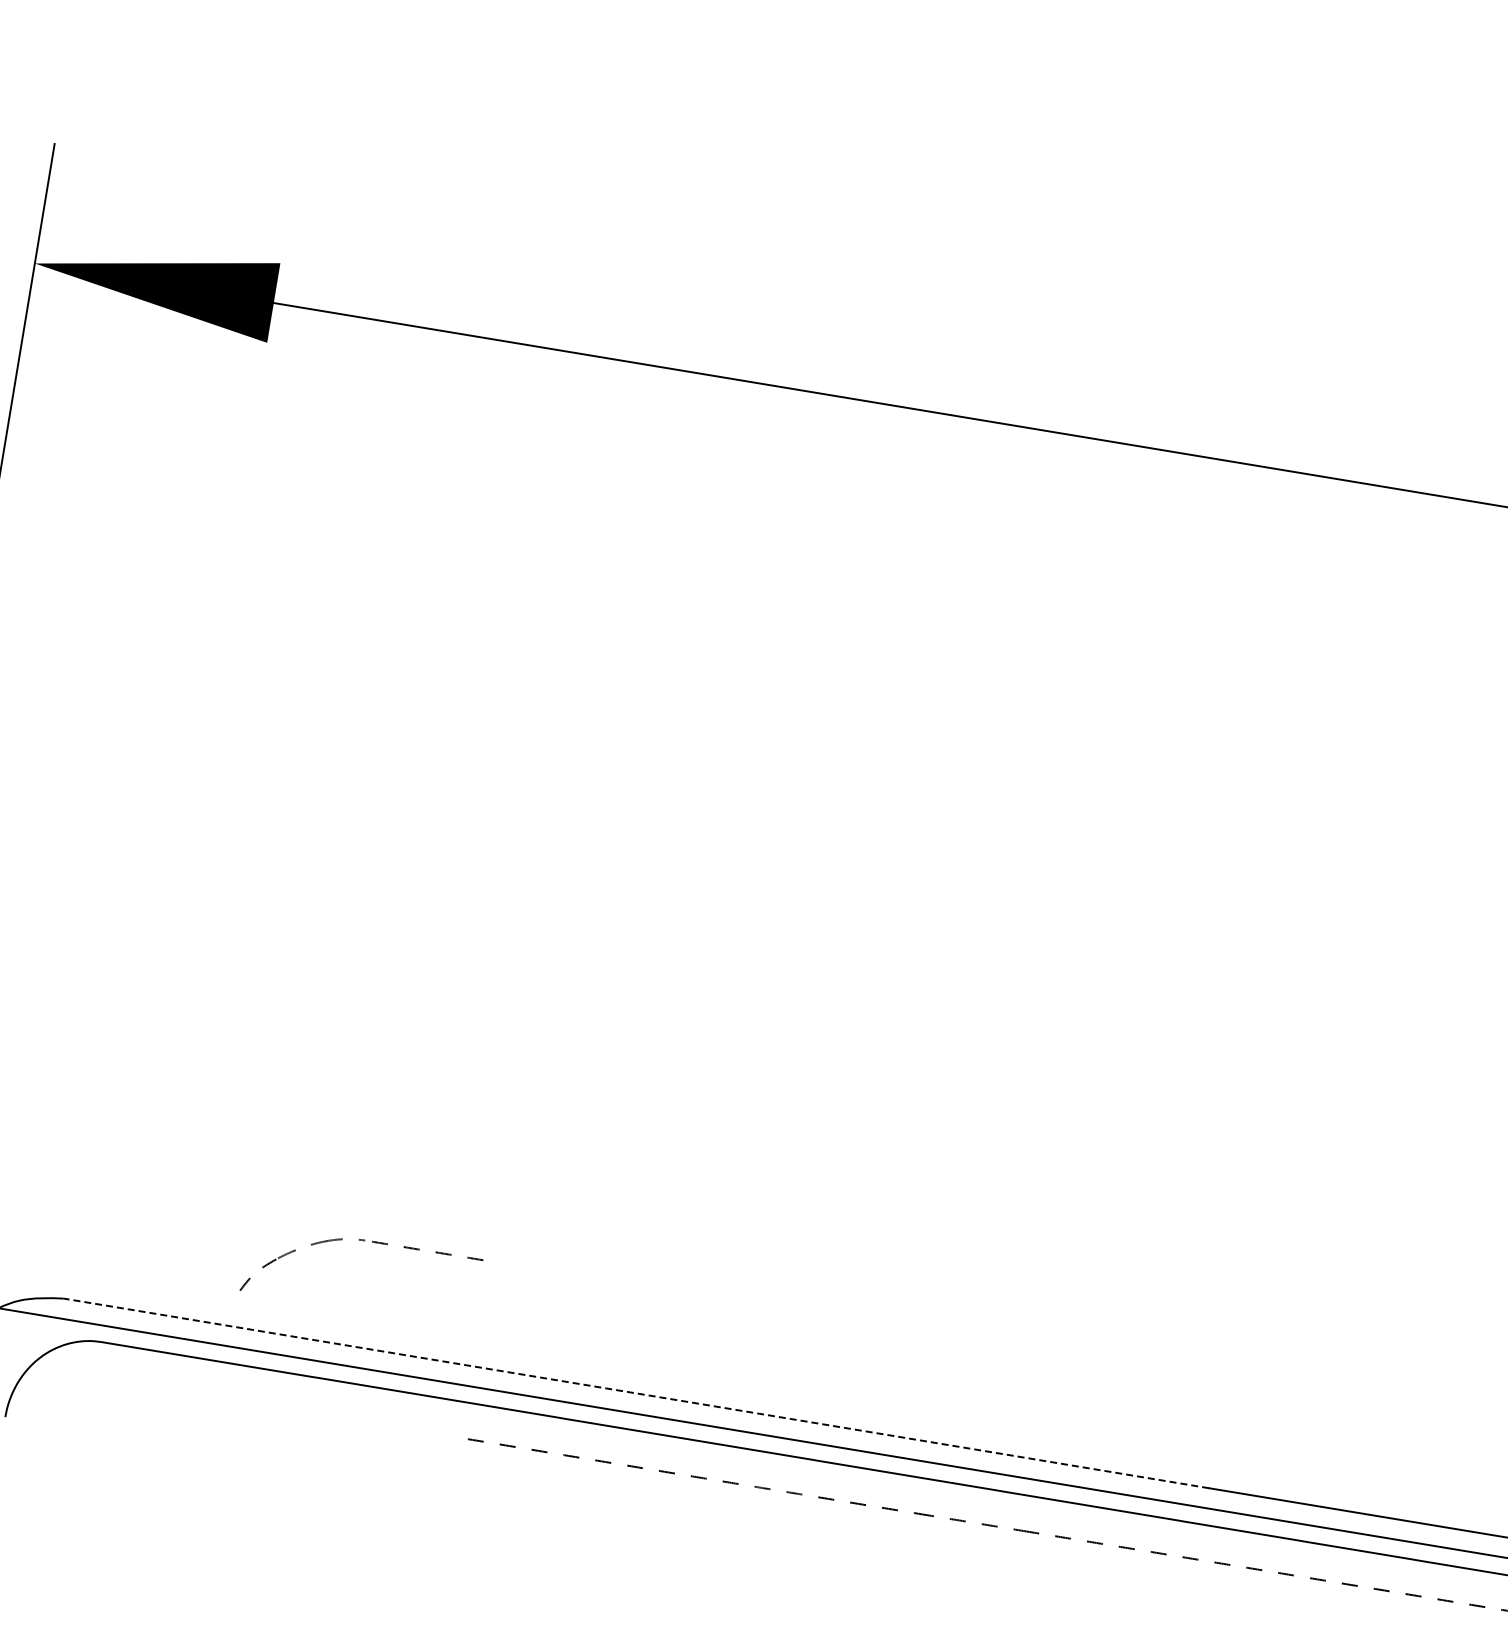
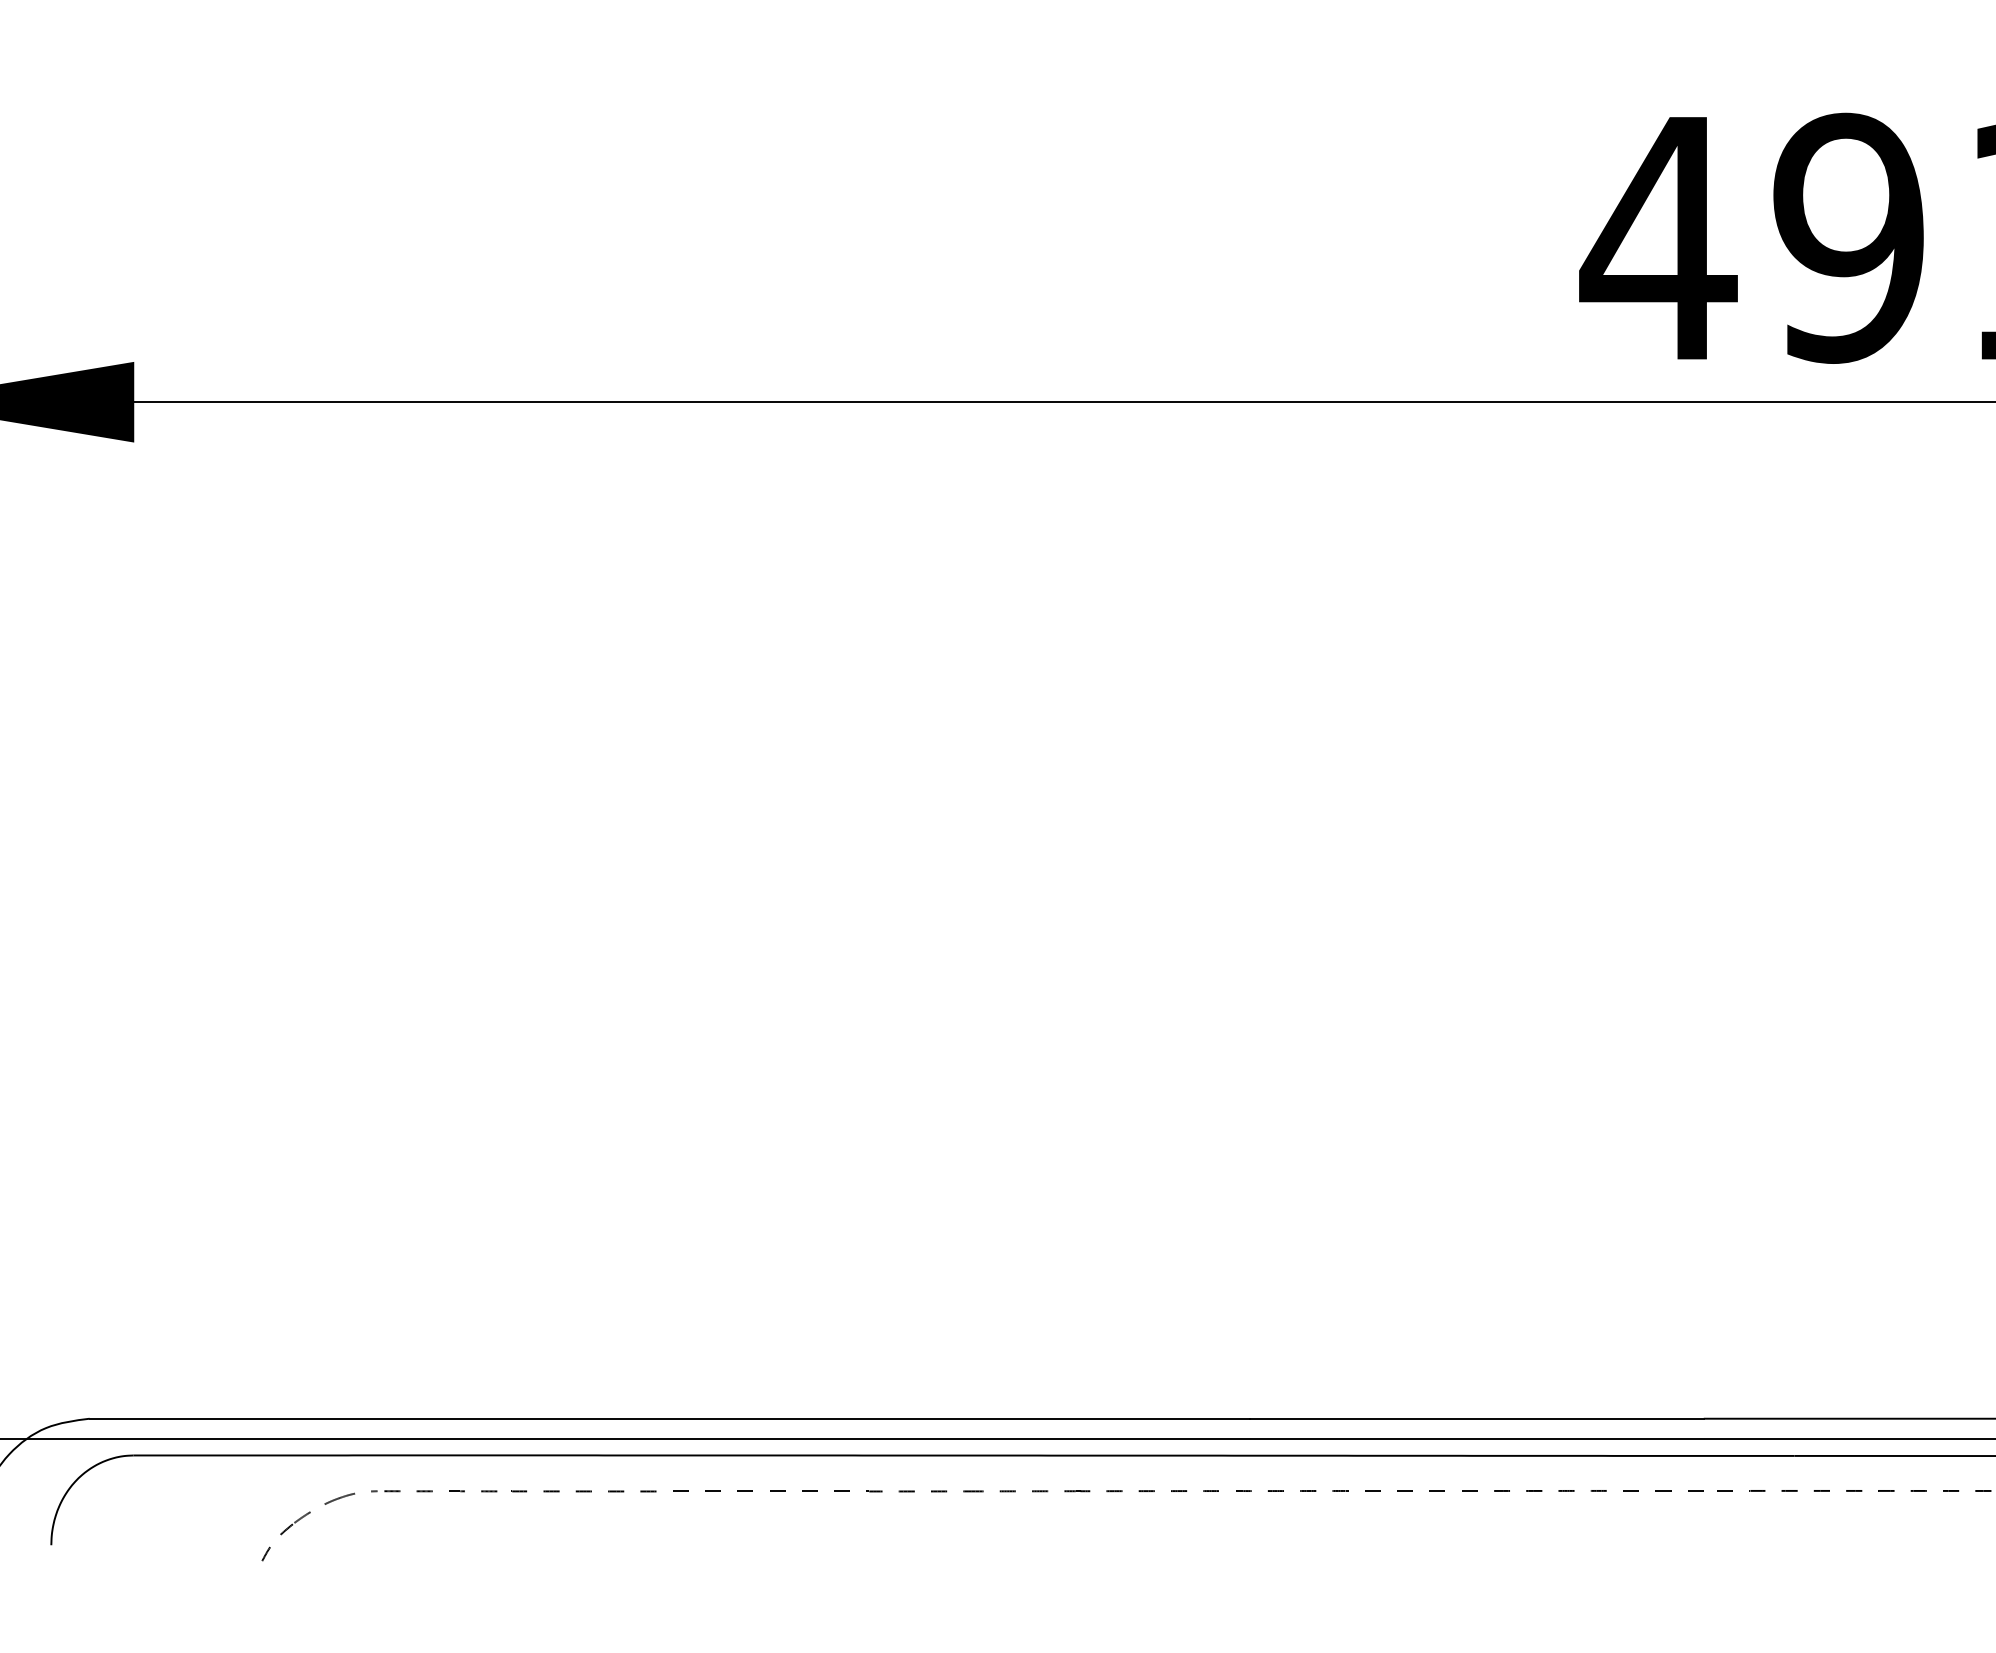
part: (363, 1241) -> (376, 1492), moved
line: (635, 1393) -> (669, 1418), dashed -> solid

